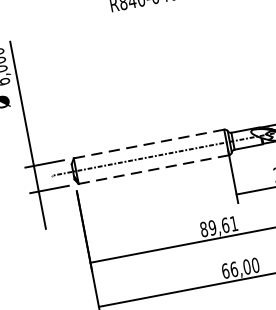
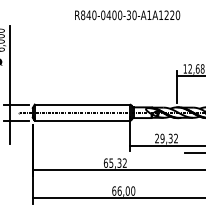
line: (149, 143) -> (82, 104), dashed -> solid
line: (154, 169) -> (82, 120), dashed -> solid
text: (217, 225) -> (114, 162), 89,61 -> 65,32

